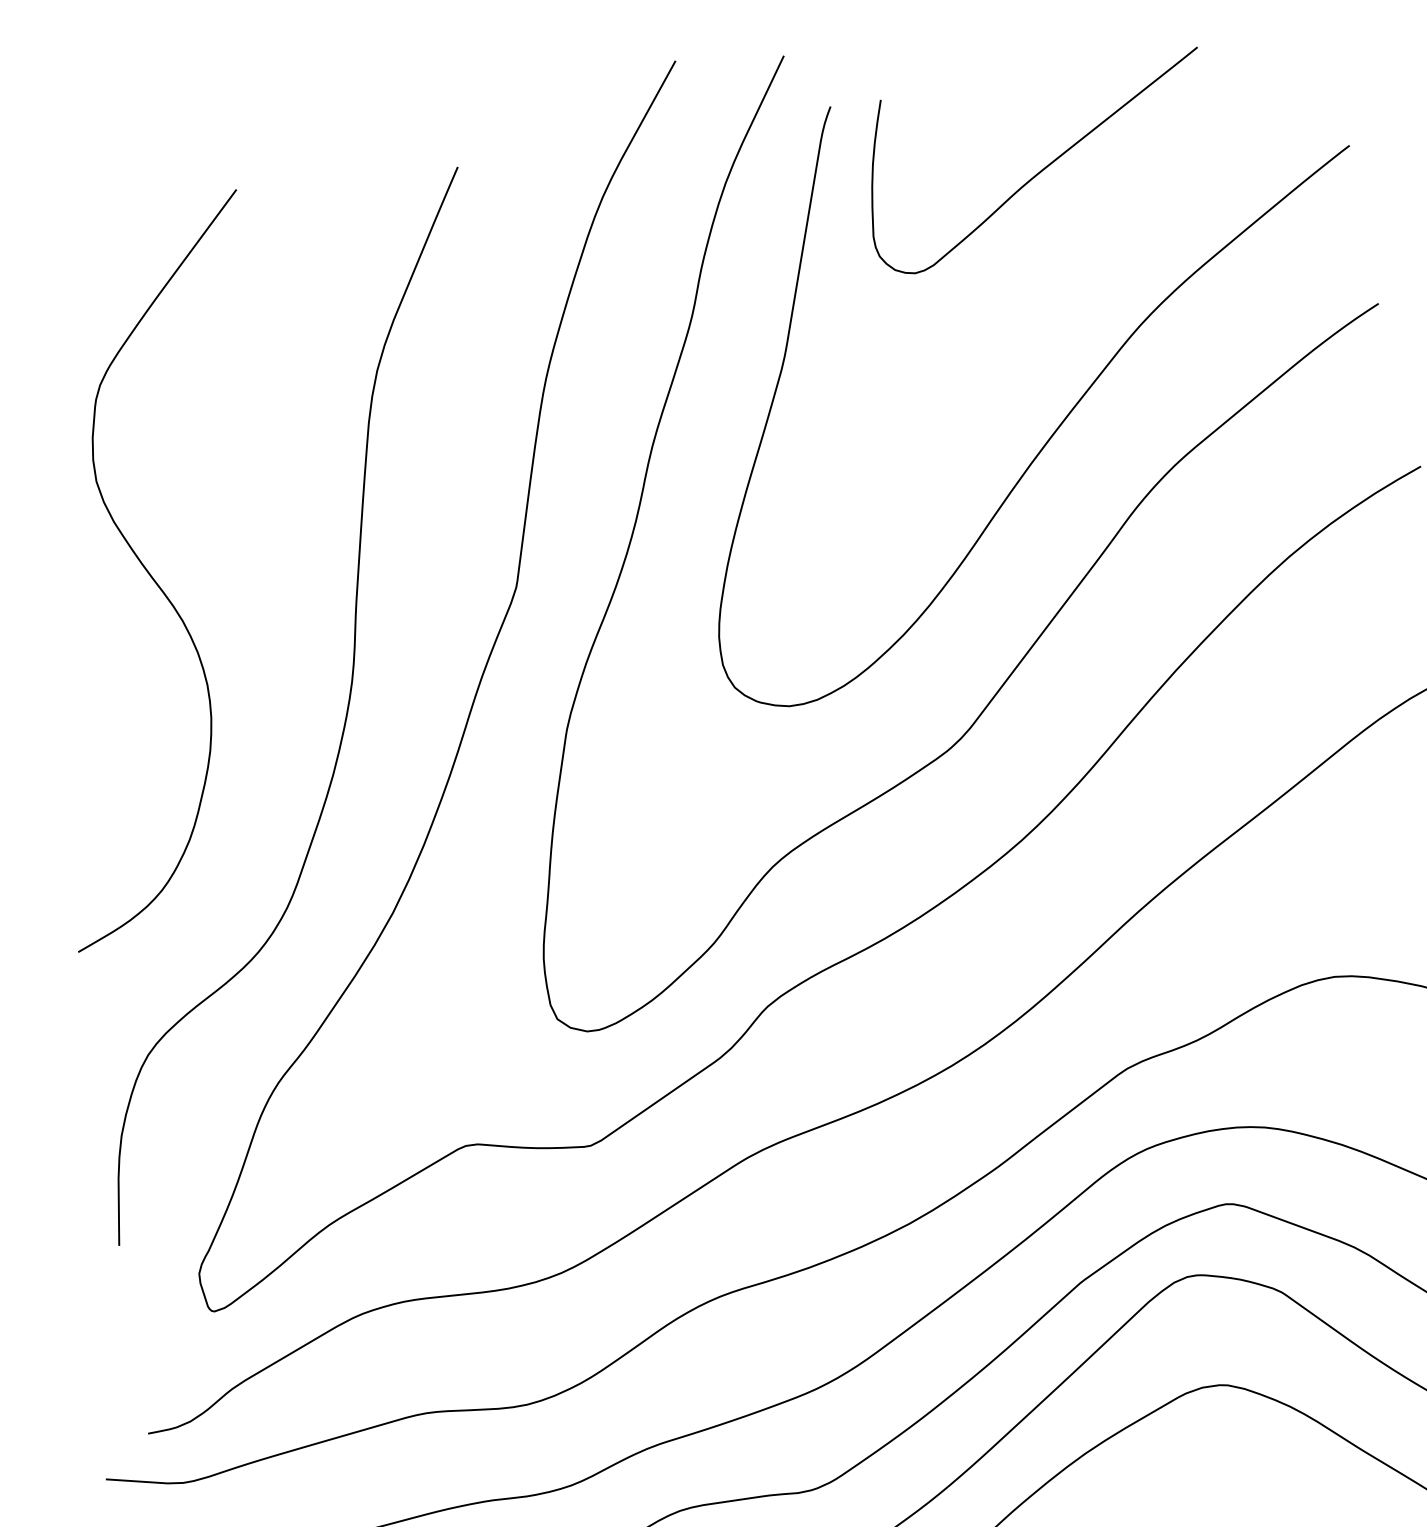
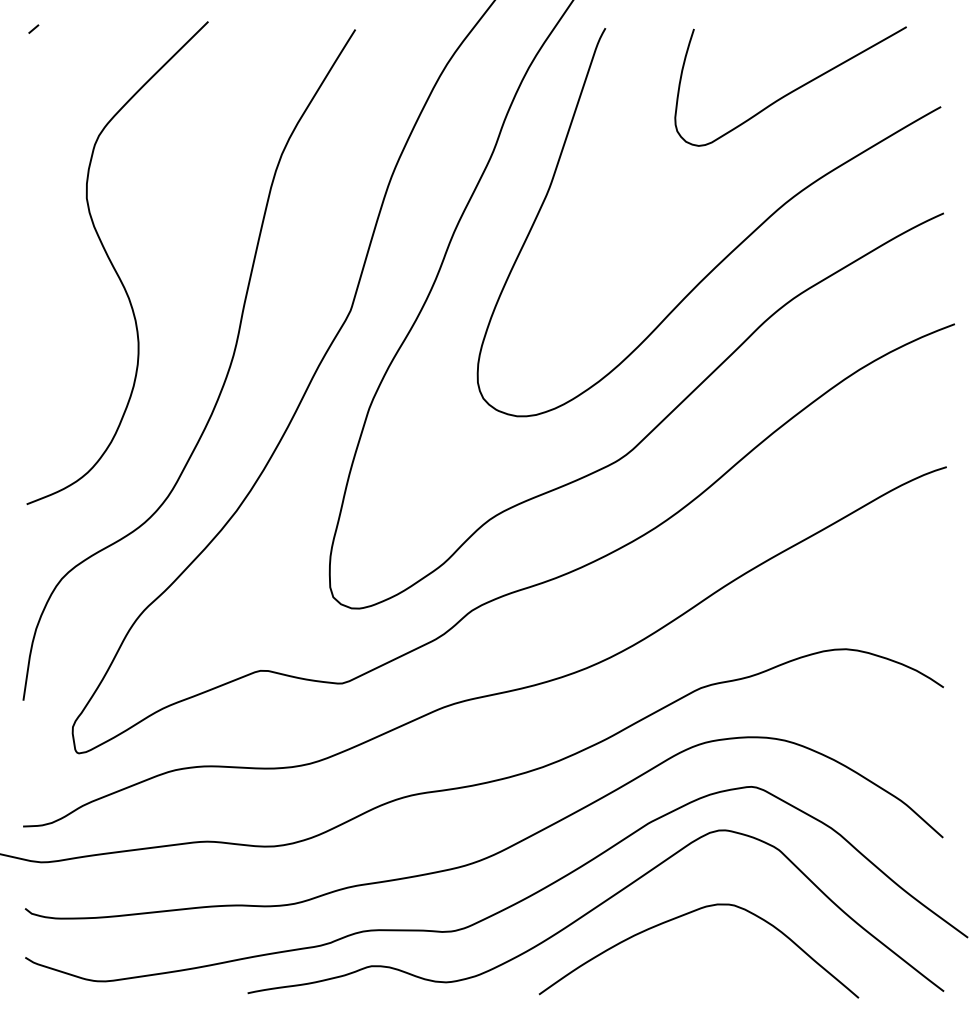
curve: (1042, 168) -> (792, 90), moved

